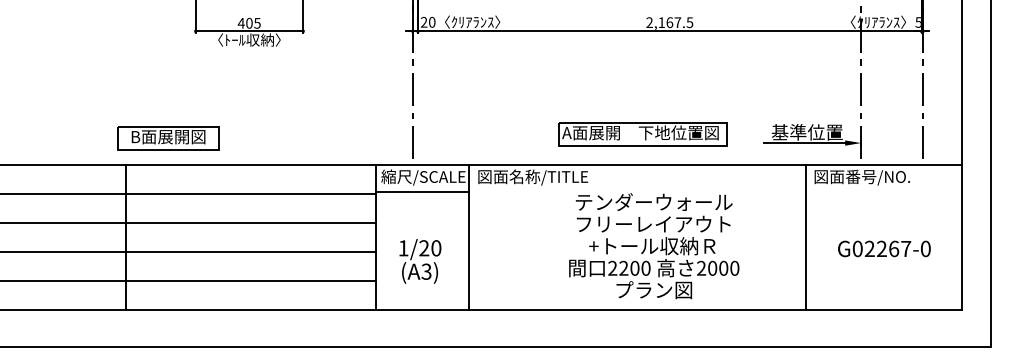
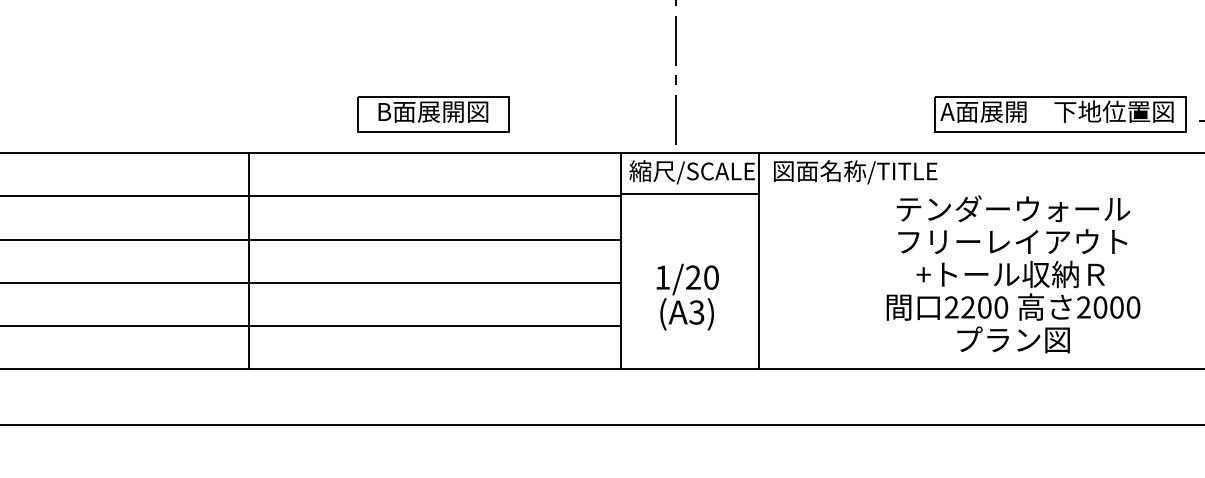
part: (642, 134) -> (1060, 114), moved
part: (168, 138) -> (433, 114), moved
text: (654, 246) -> (1013, 274), moved

